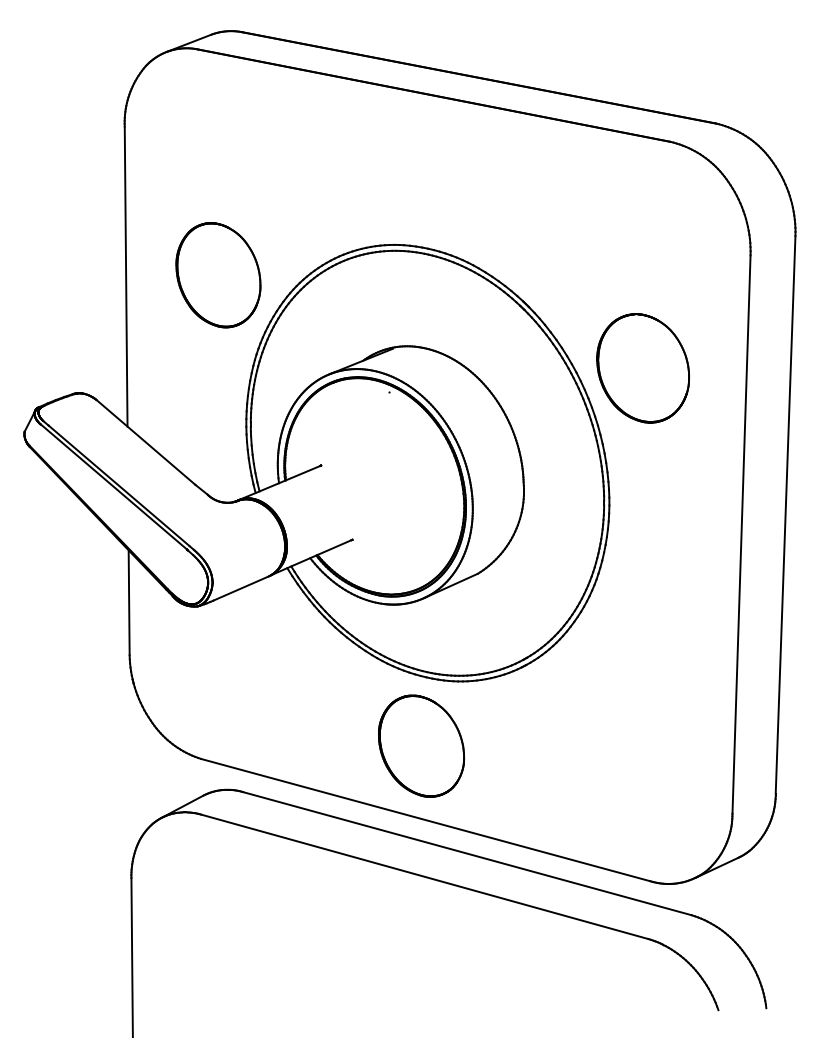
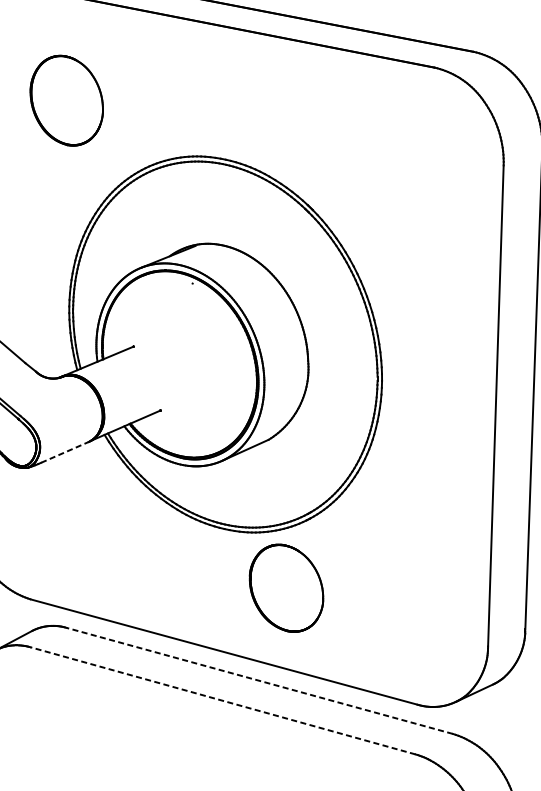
part: (218, 275) -> (66, 100), moved
part: (642, 368) -> (410, 262), removed
line: (241, 588) -> (65, 452), solid -> dashed
part: (421, 745) -> (286, 587), moved
line: (467, 853) -> (259, 680), solid -> dashed
line: (424, 876) -> (222, 700), solid -> dashed

